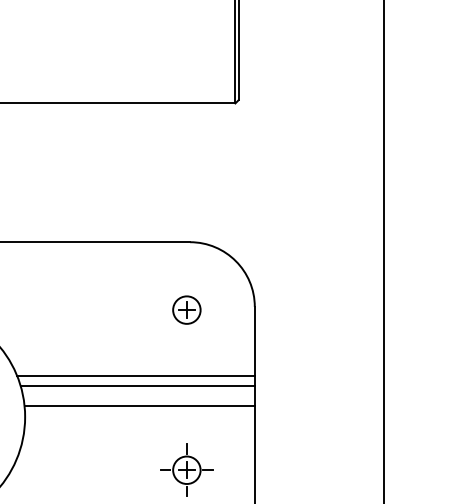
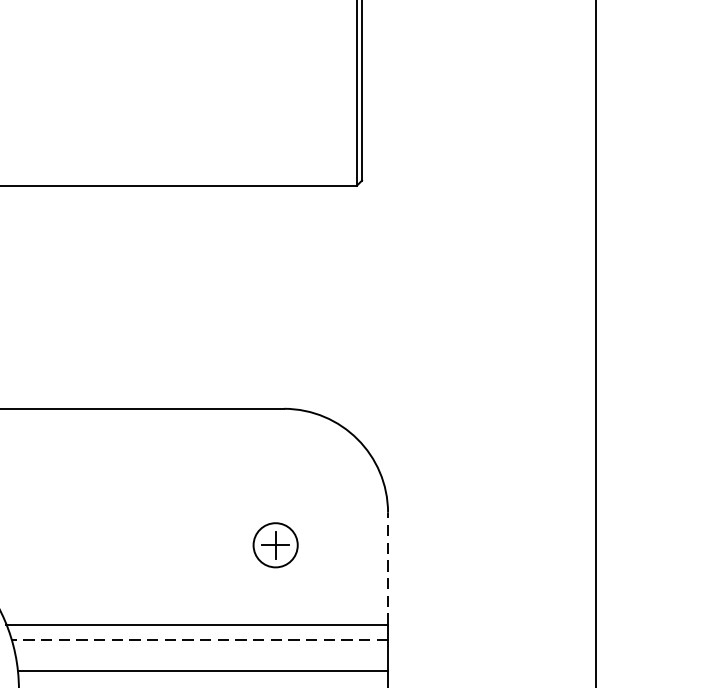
part: (186, 309) -> (275, 544), moved
line: (254, 341) -> (387, 568), solid -> dashed
line: (137, 386) -> (199, 640), solid -> dashed

